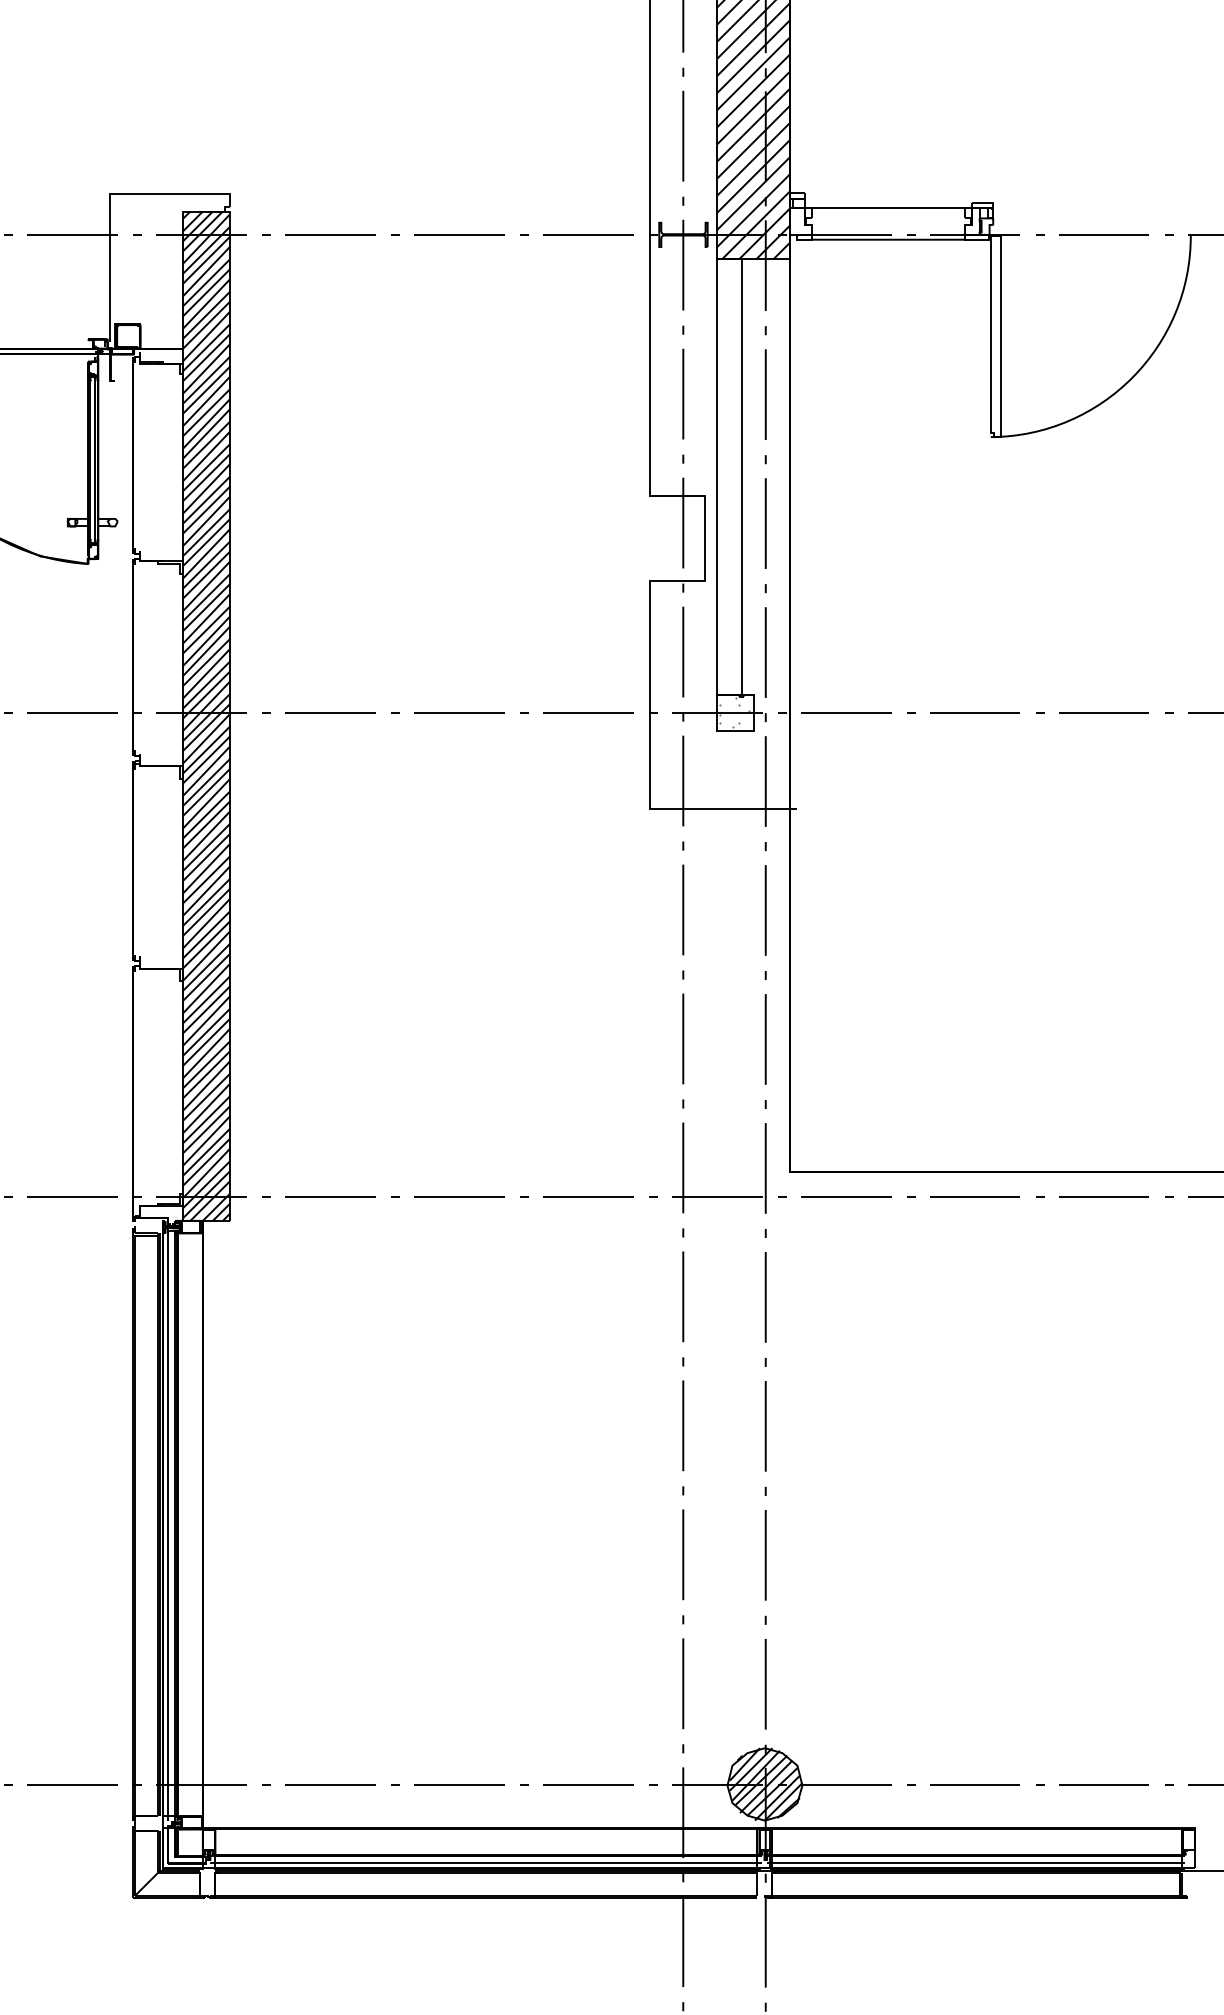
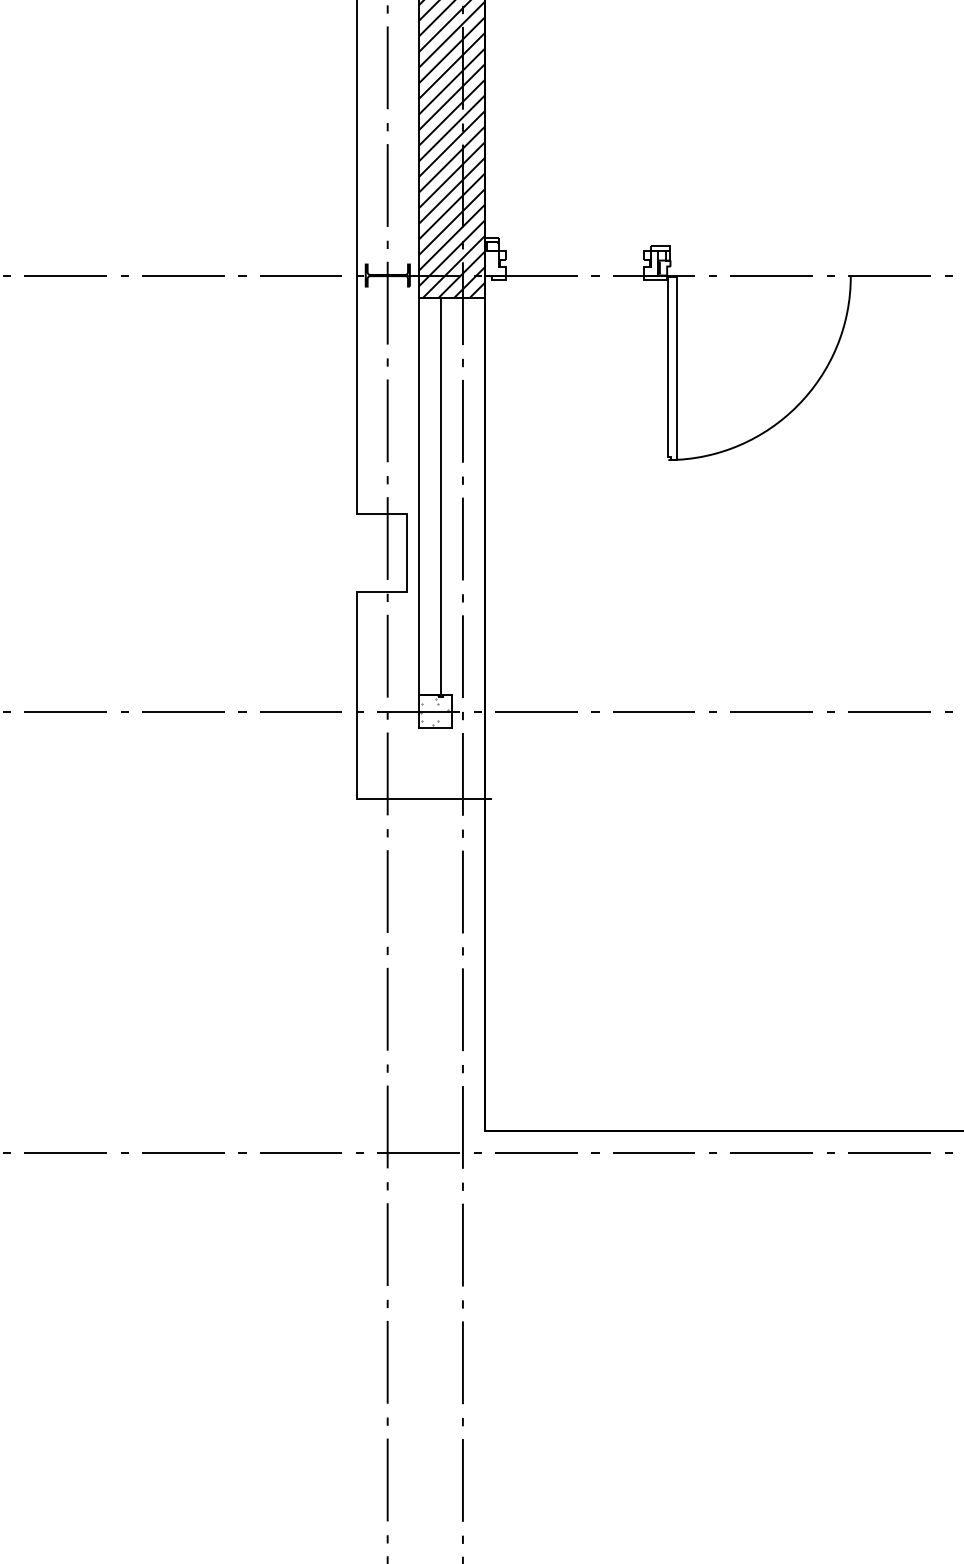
line: (888, 208) -> (574, 251), removed
line: (888, 239) -> (574, 279), removed

